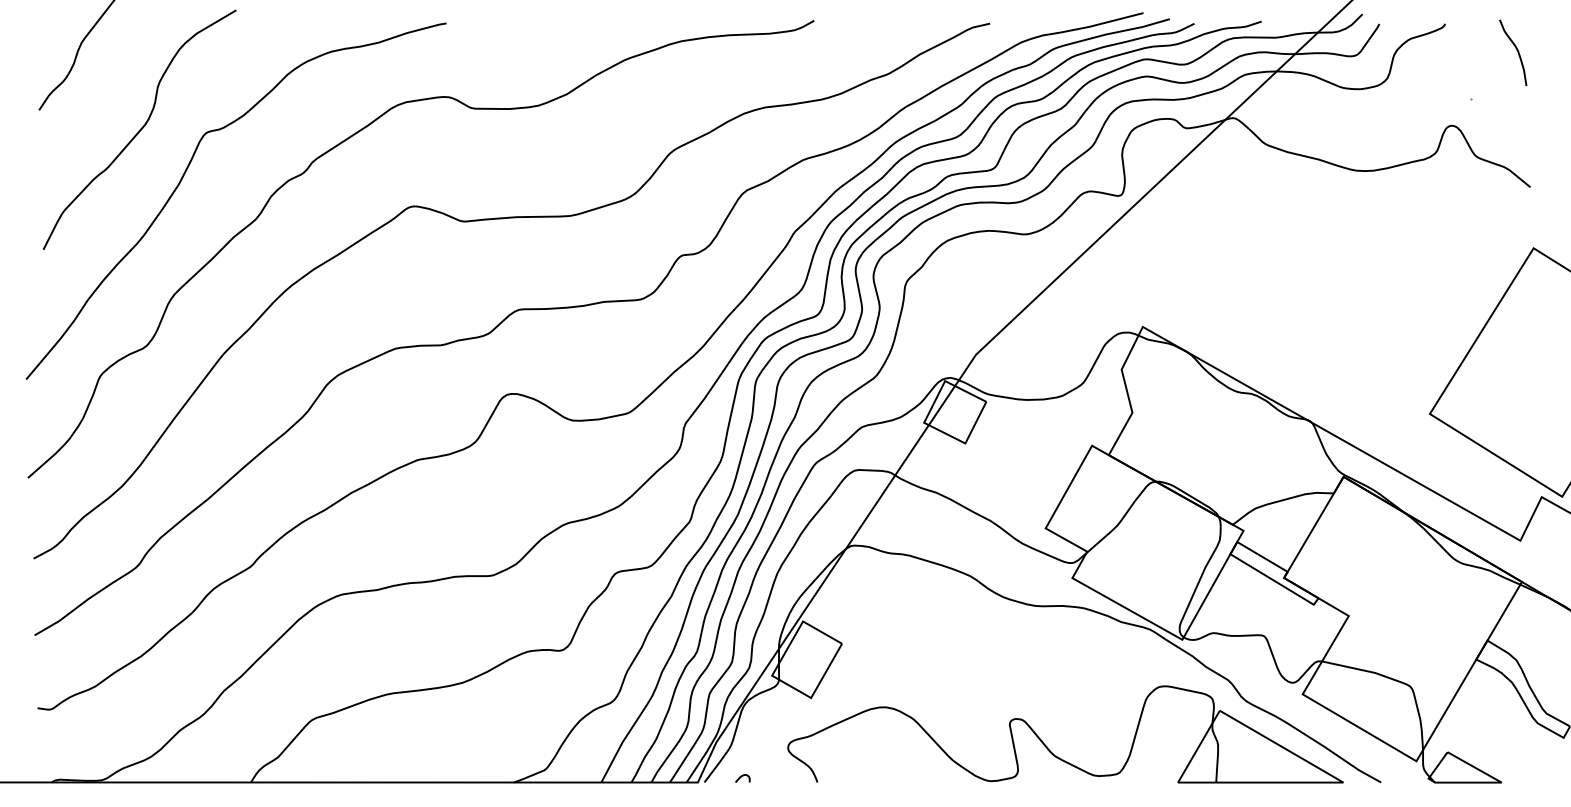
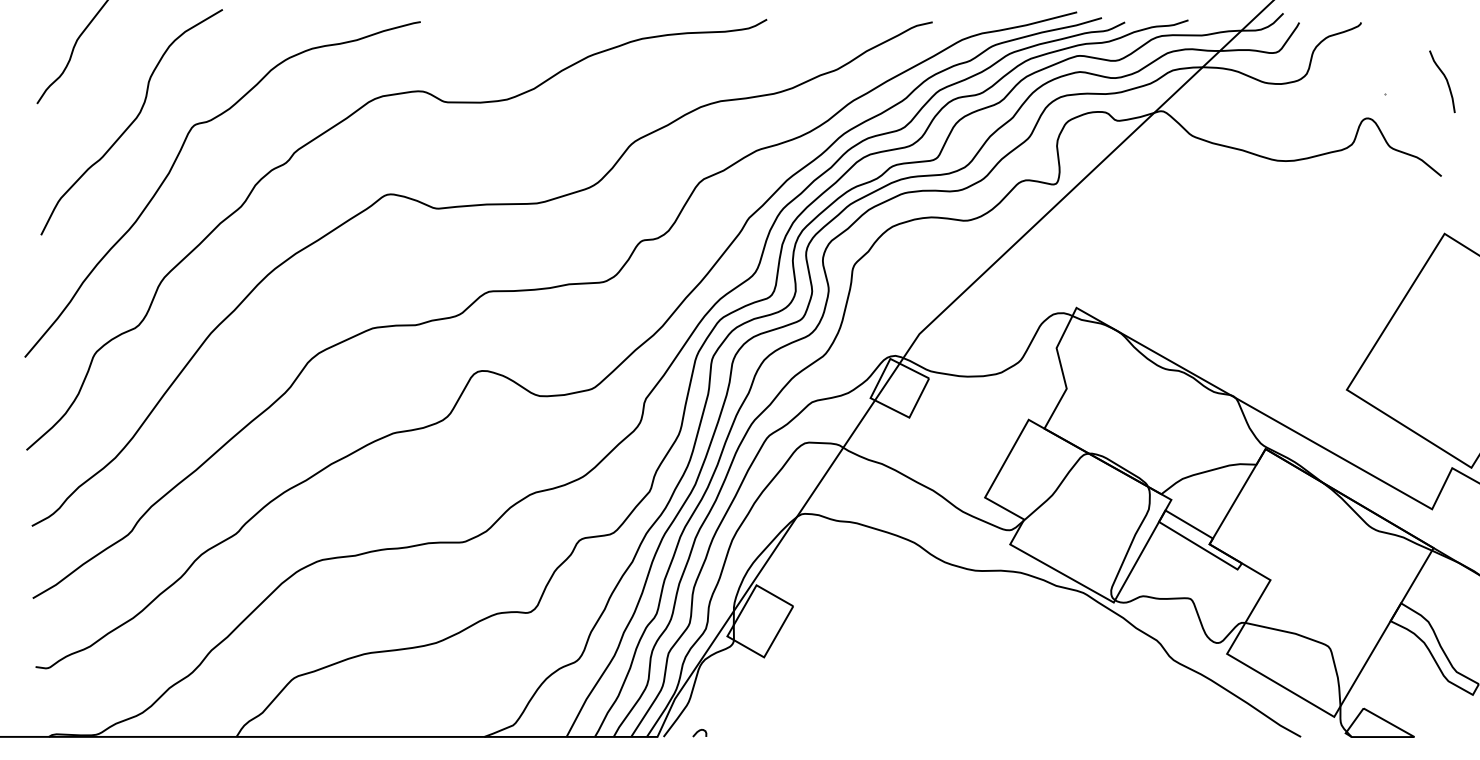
curve: (1516, 50) -> (1445, 79), moved
part: (1047, 745) -> (986, 702), removed

